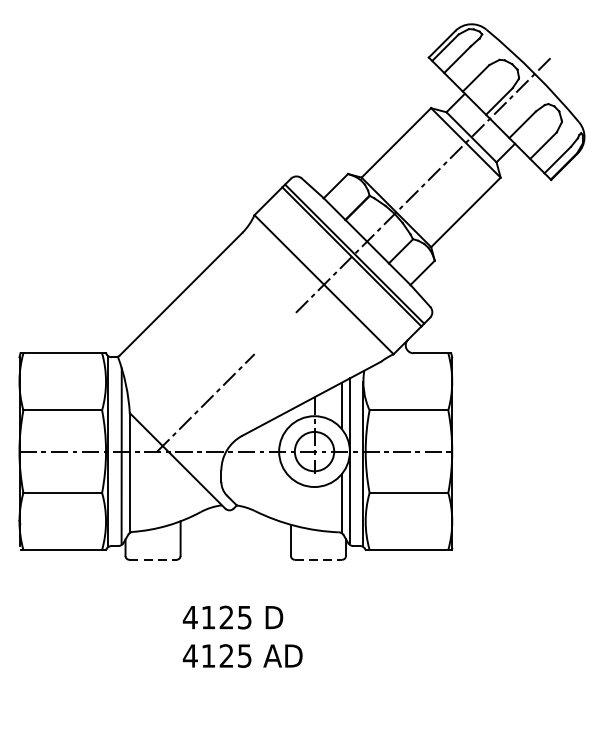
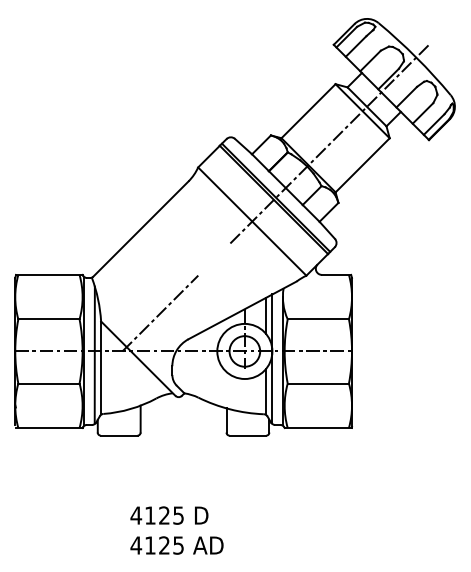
line: (153, 559) -> (119, 435), dashed -> solid
line: (319, 559) -> (248, 435), dashed -> solid
text: (242, 636) -> (176, 530), moved

